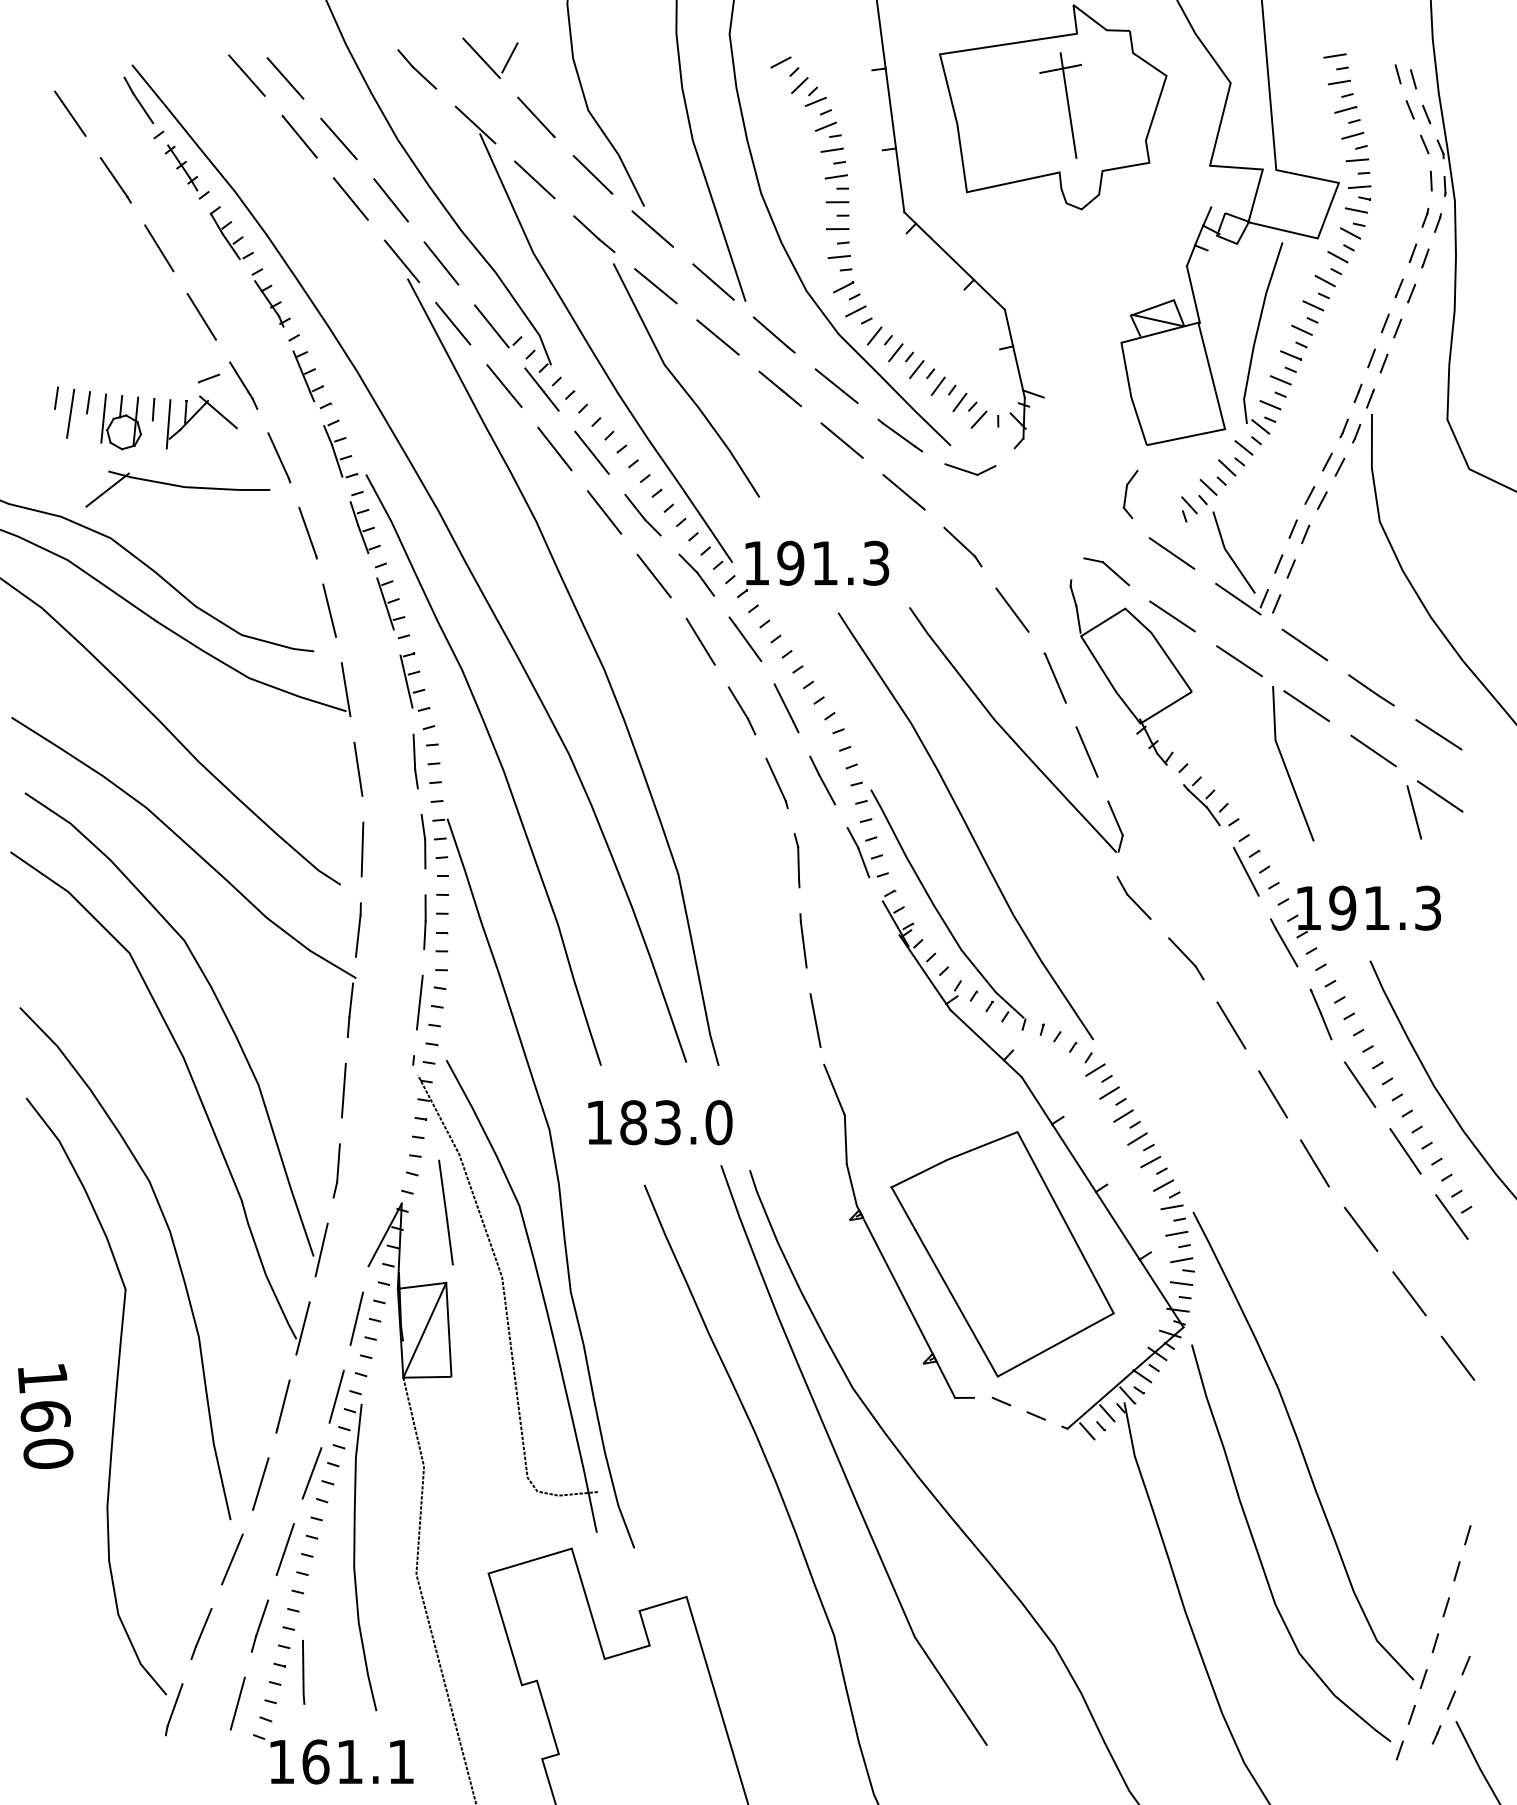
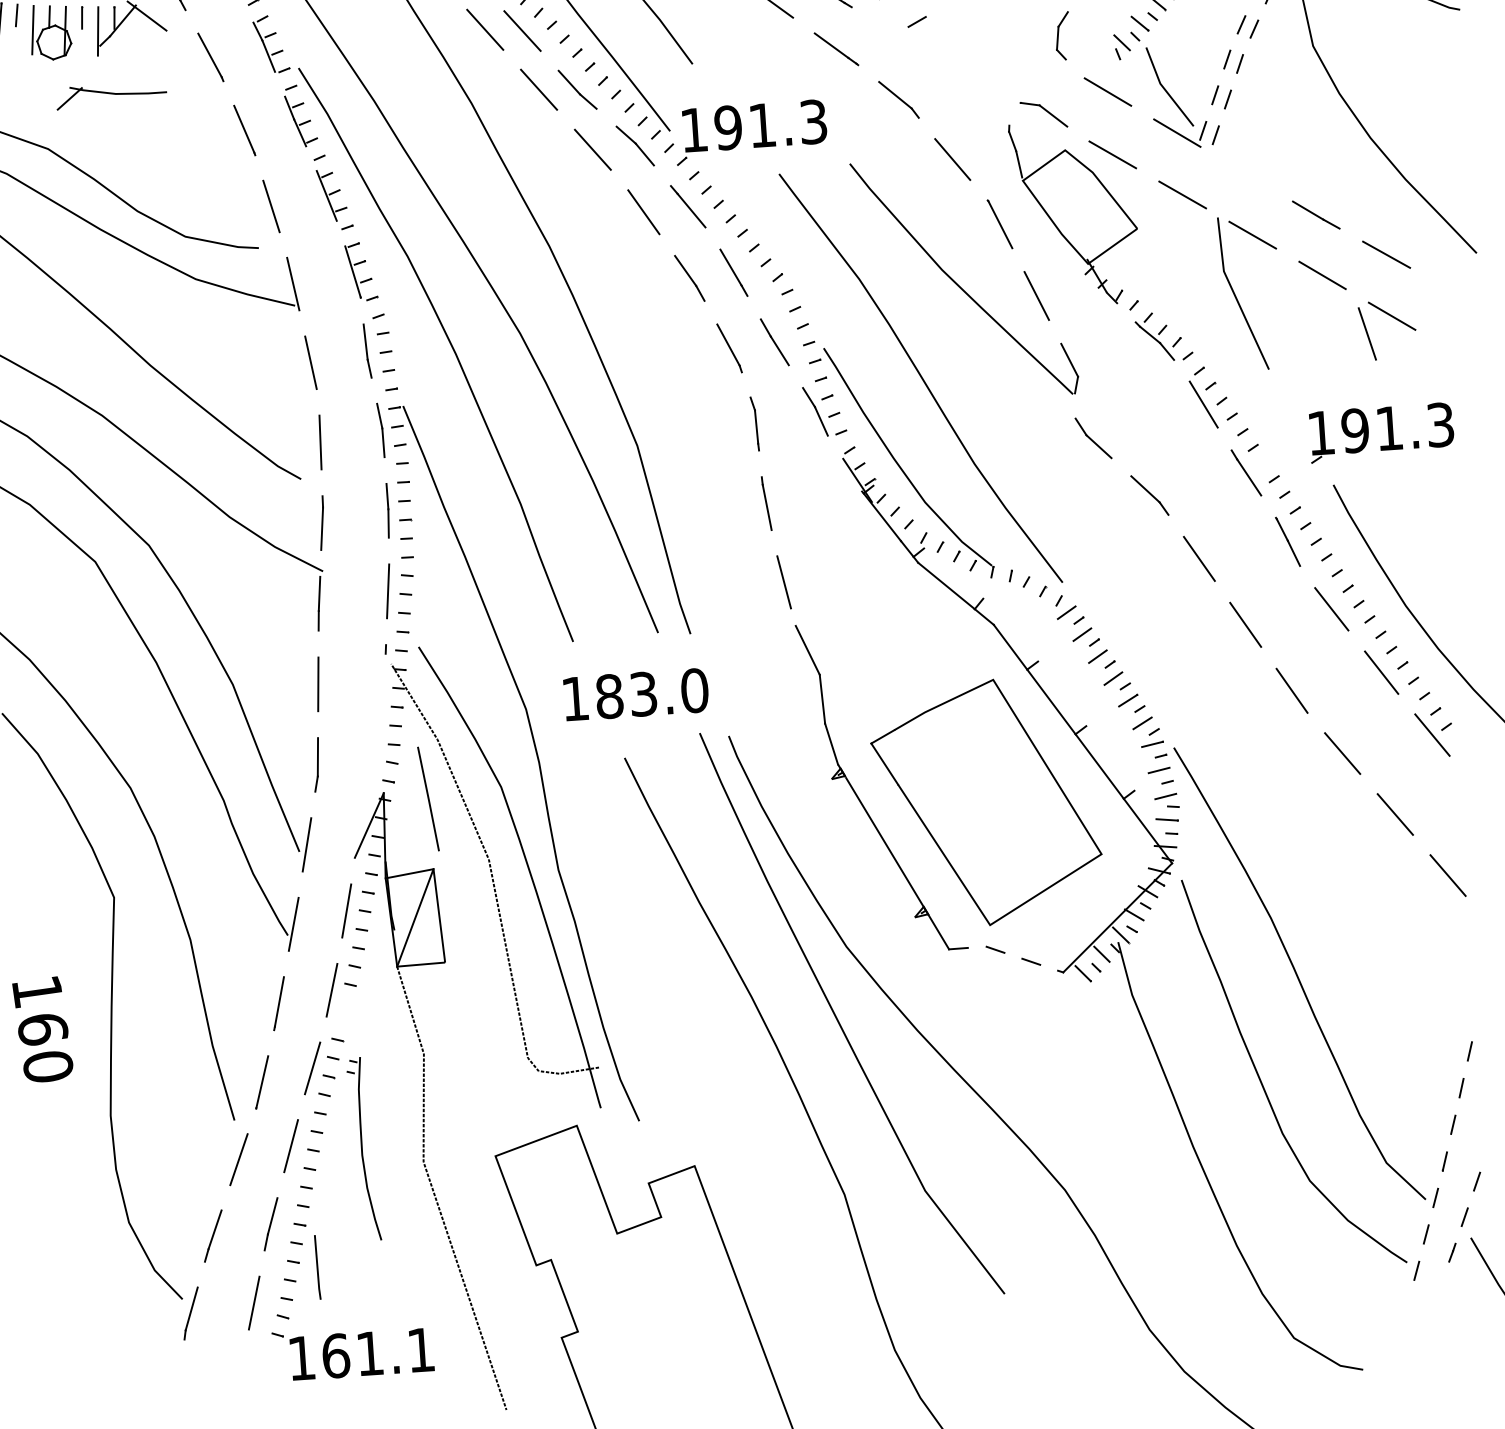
line: (961, 469) -> (892, 22), removed
part: (177, 488) -> (111, 94), size x0.6
line: (1304, 644) -> (1246, 173), removed
part: (1375, 911) -> (1388, 431), moved
part: (357, 1557) -> (363, 1149), size x0.6

